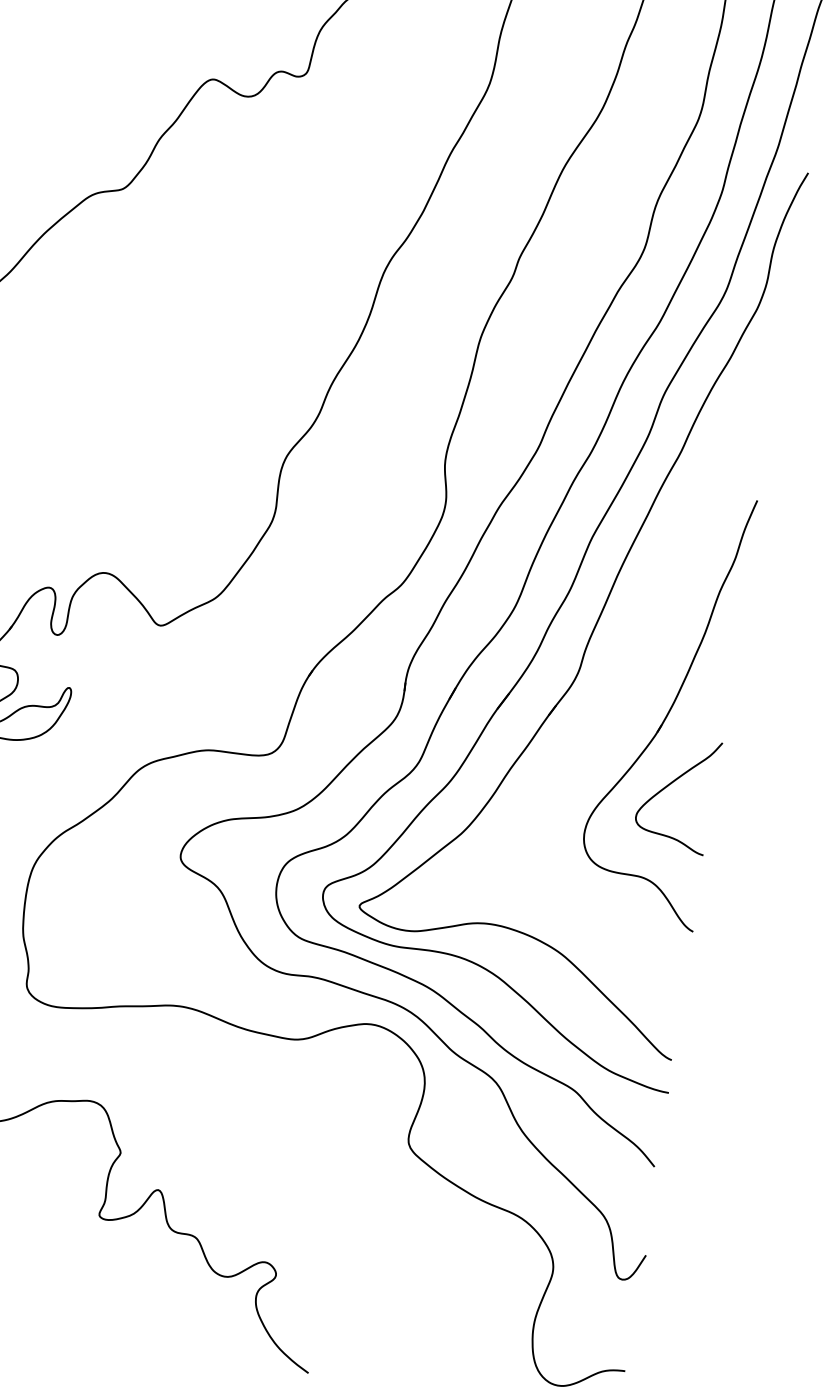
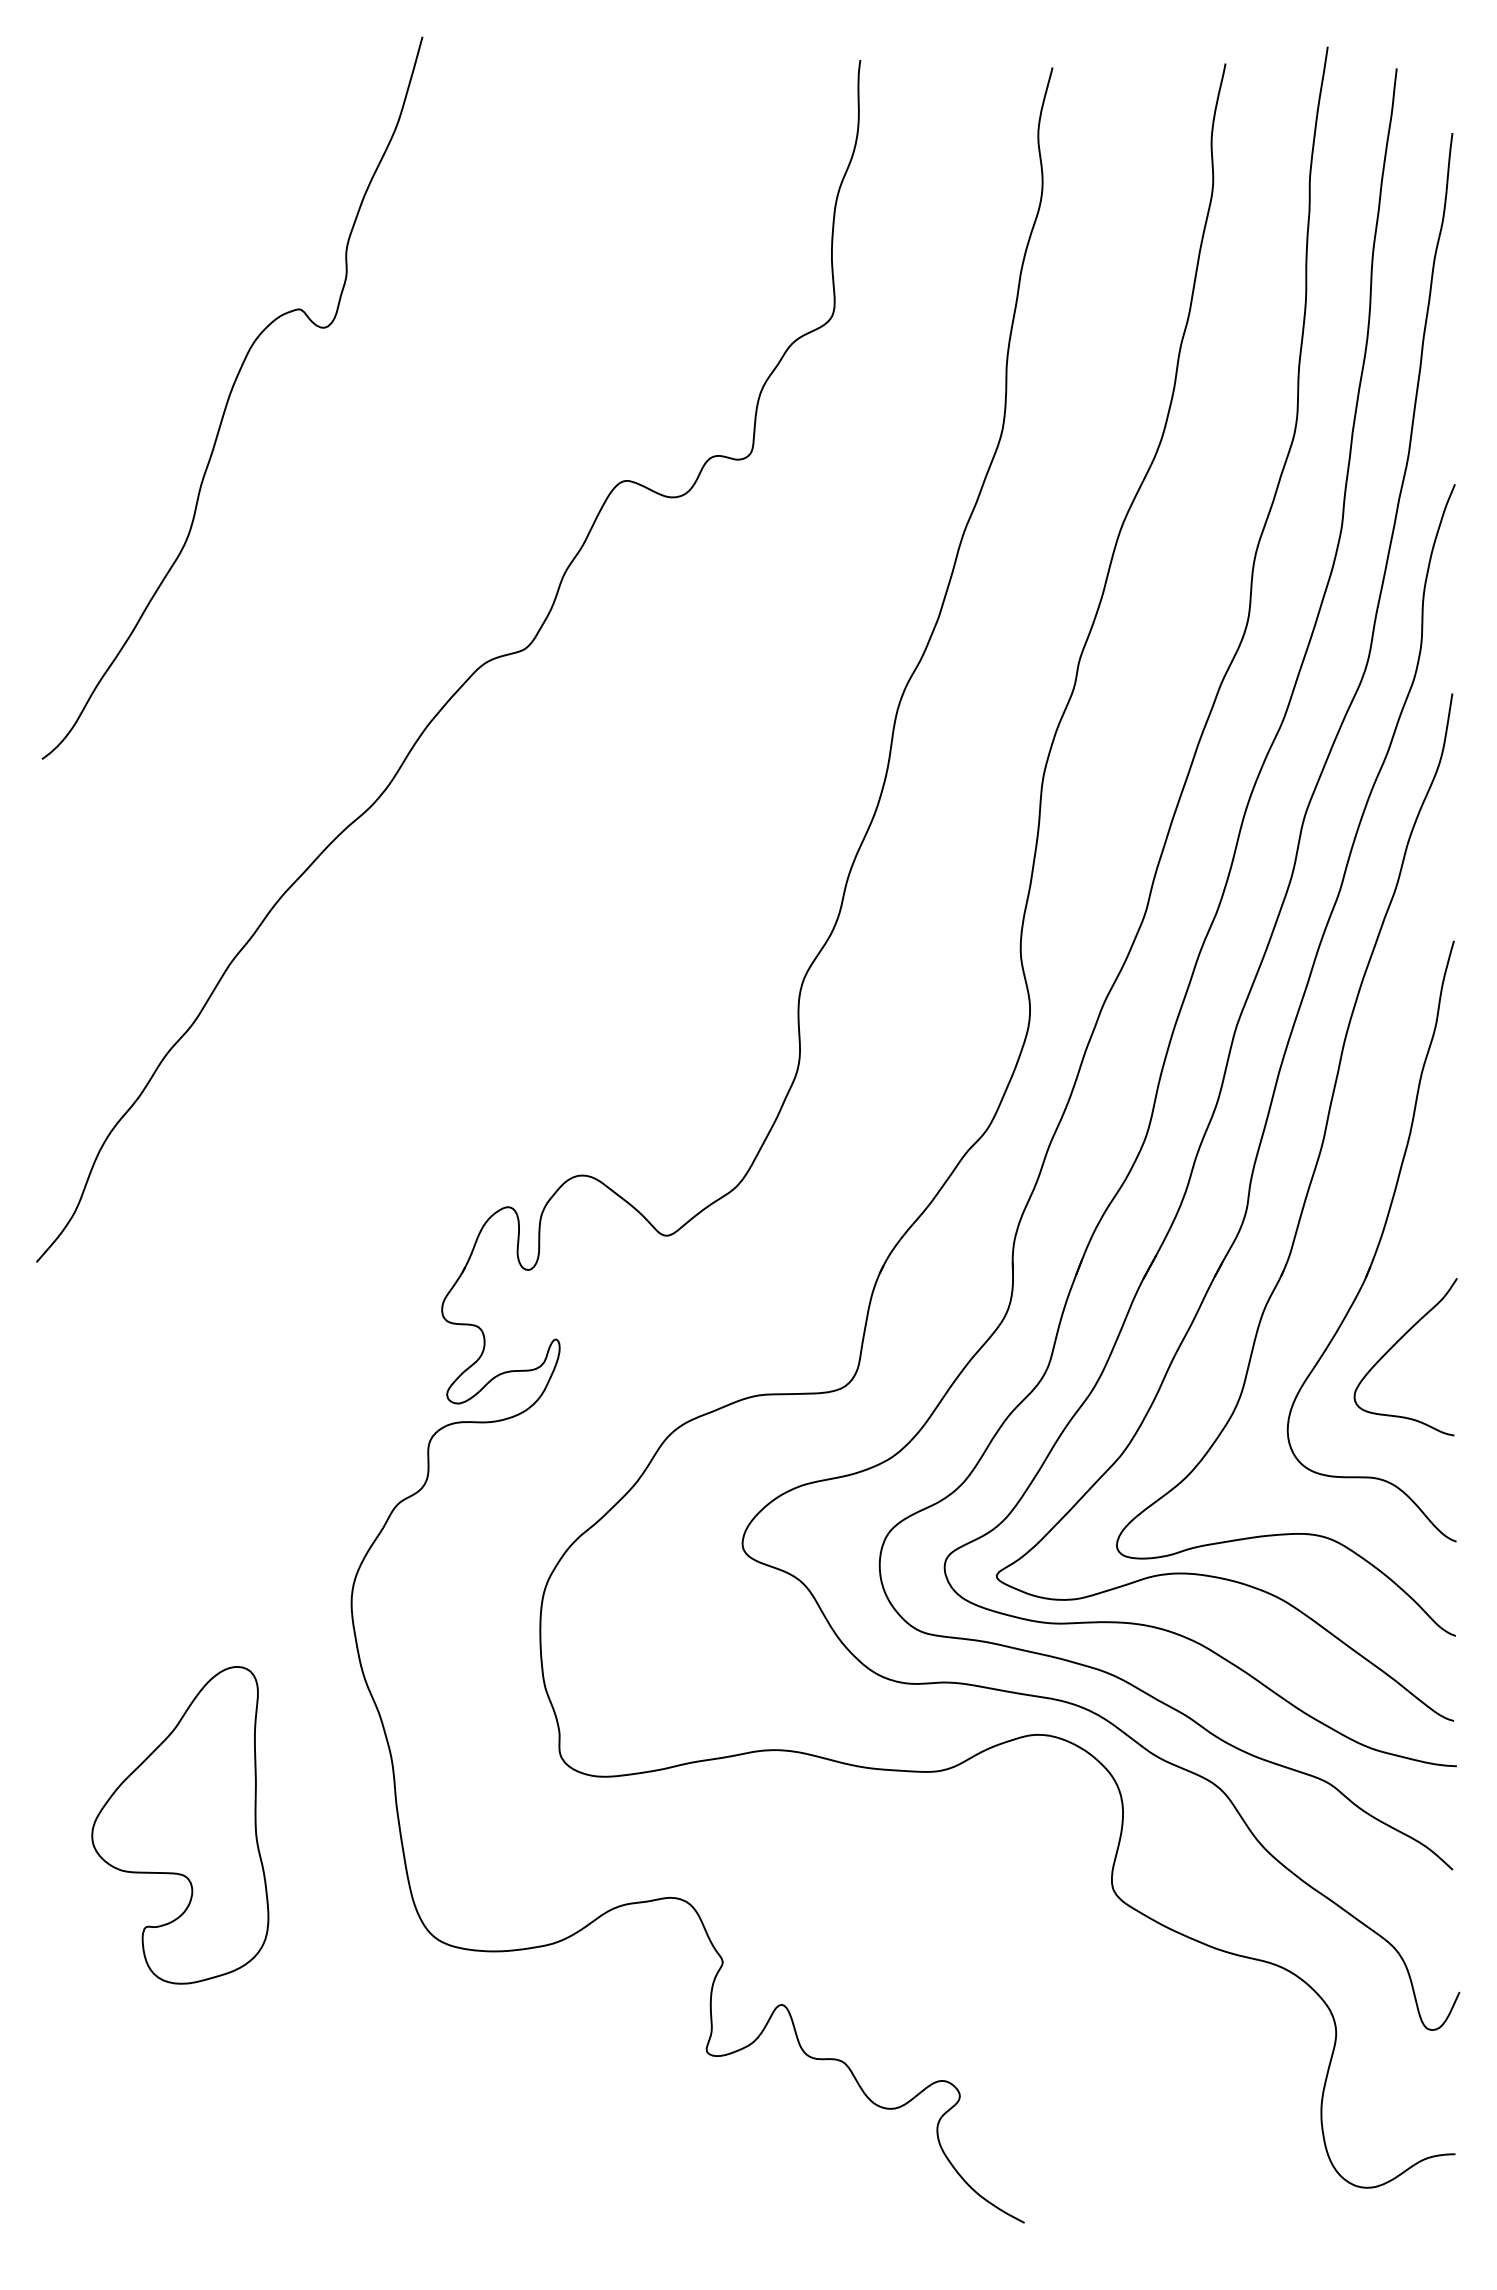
part: (630, 651) -> (1312, 1173), added

